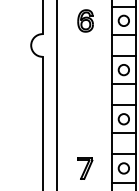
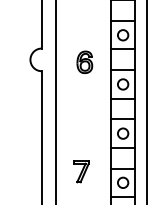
part: (85, 20) -> (84, 61), moved
part: (85, 168) -> (81, 171), moved

